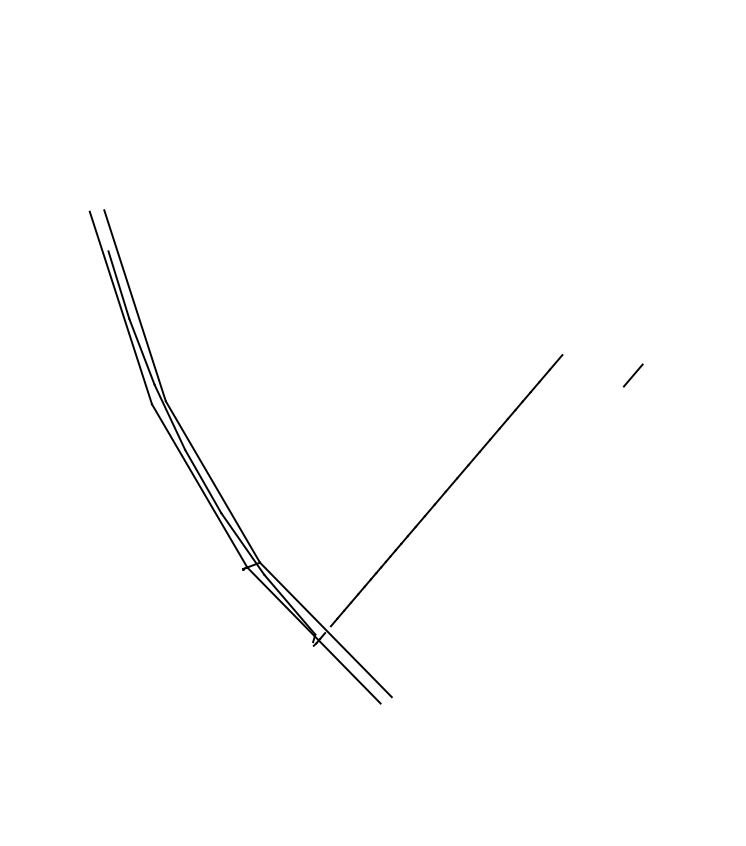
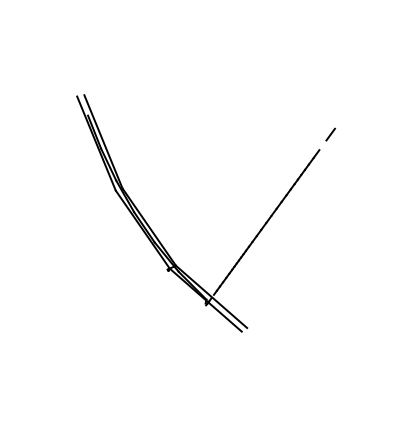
line: (632, 375) -> (330, 134), moved

